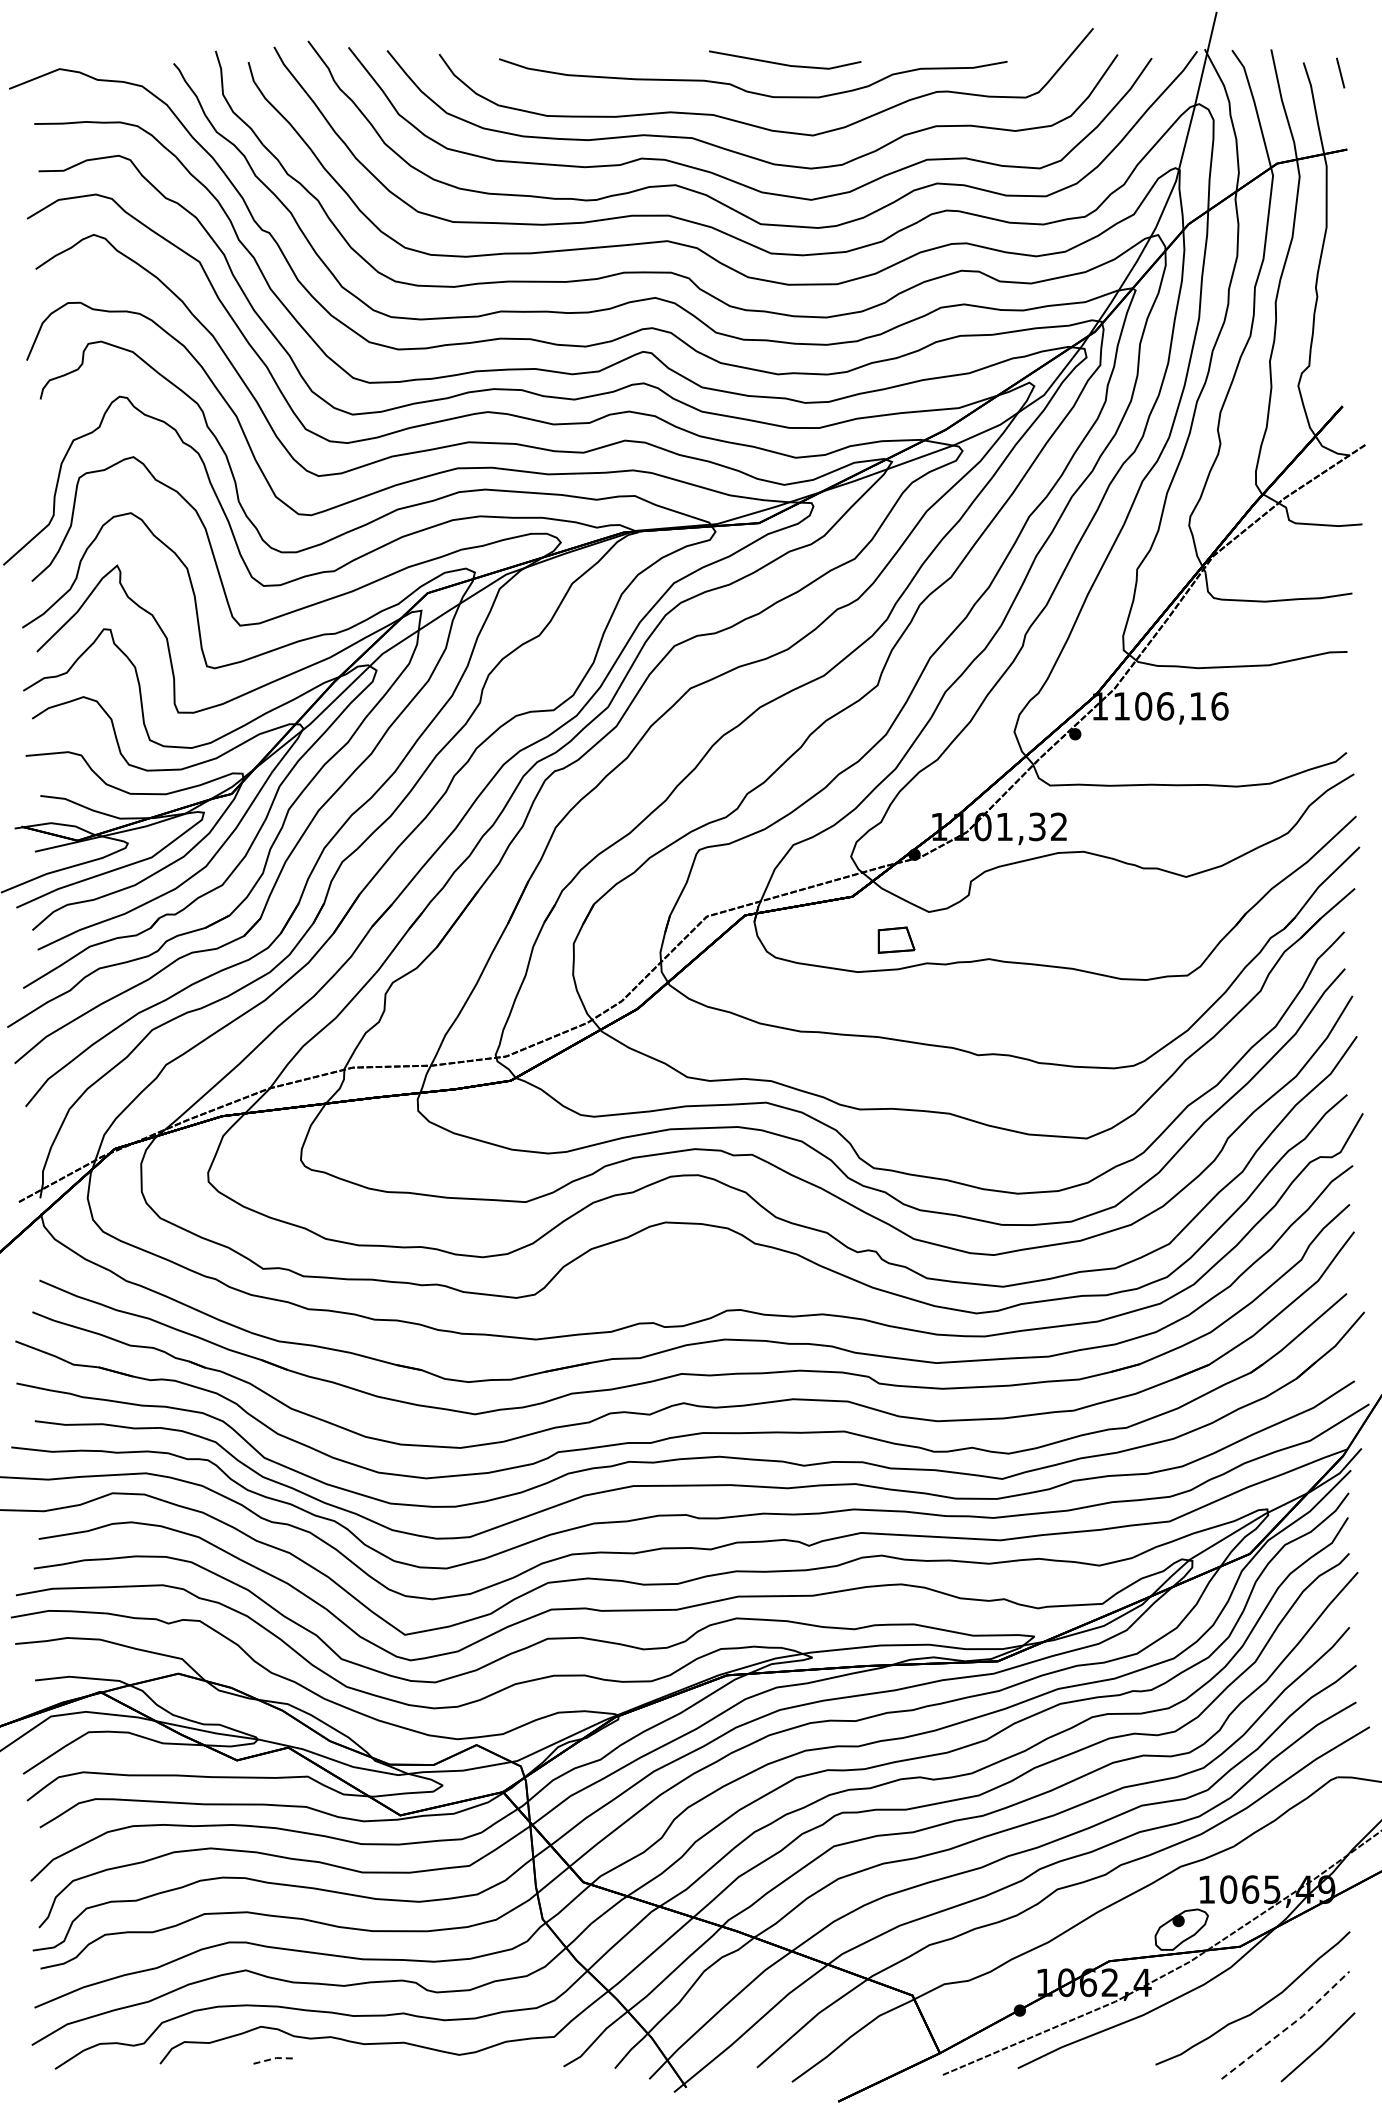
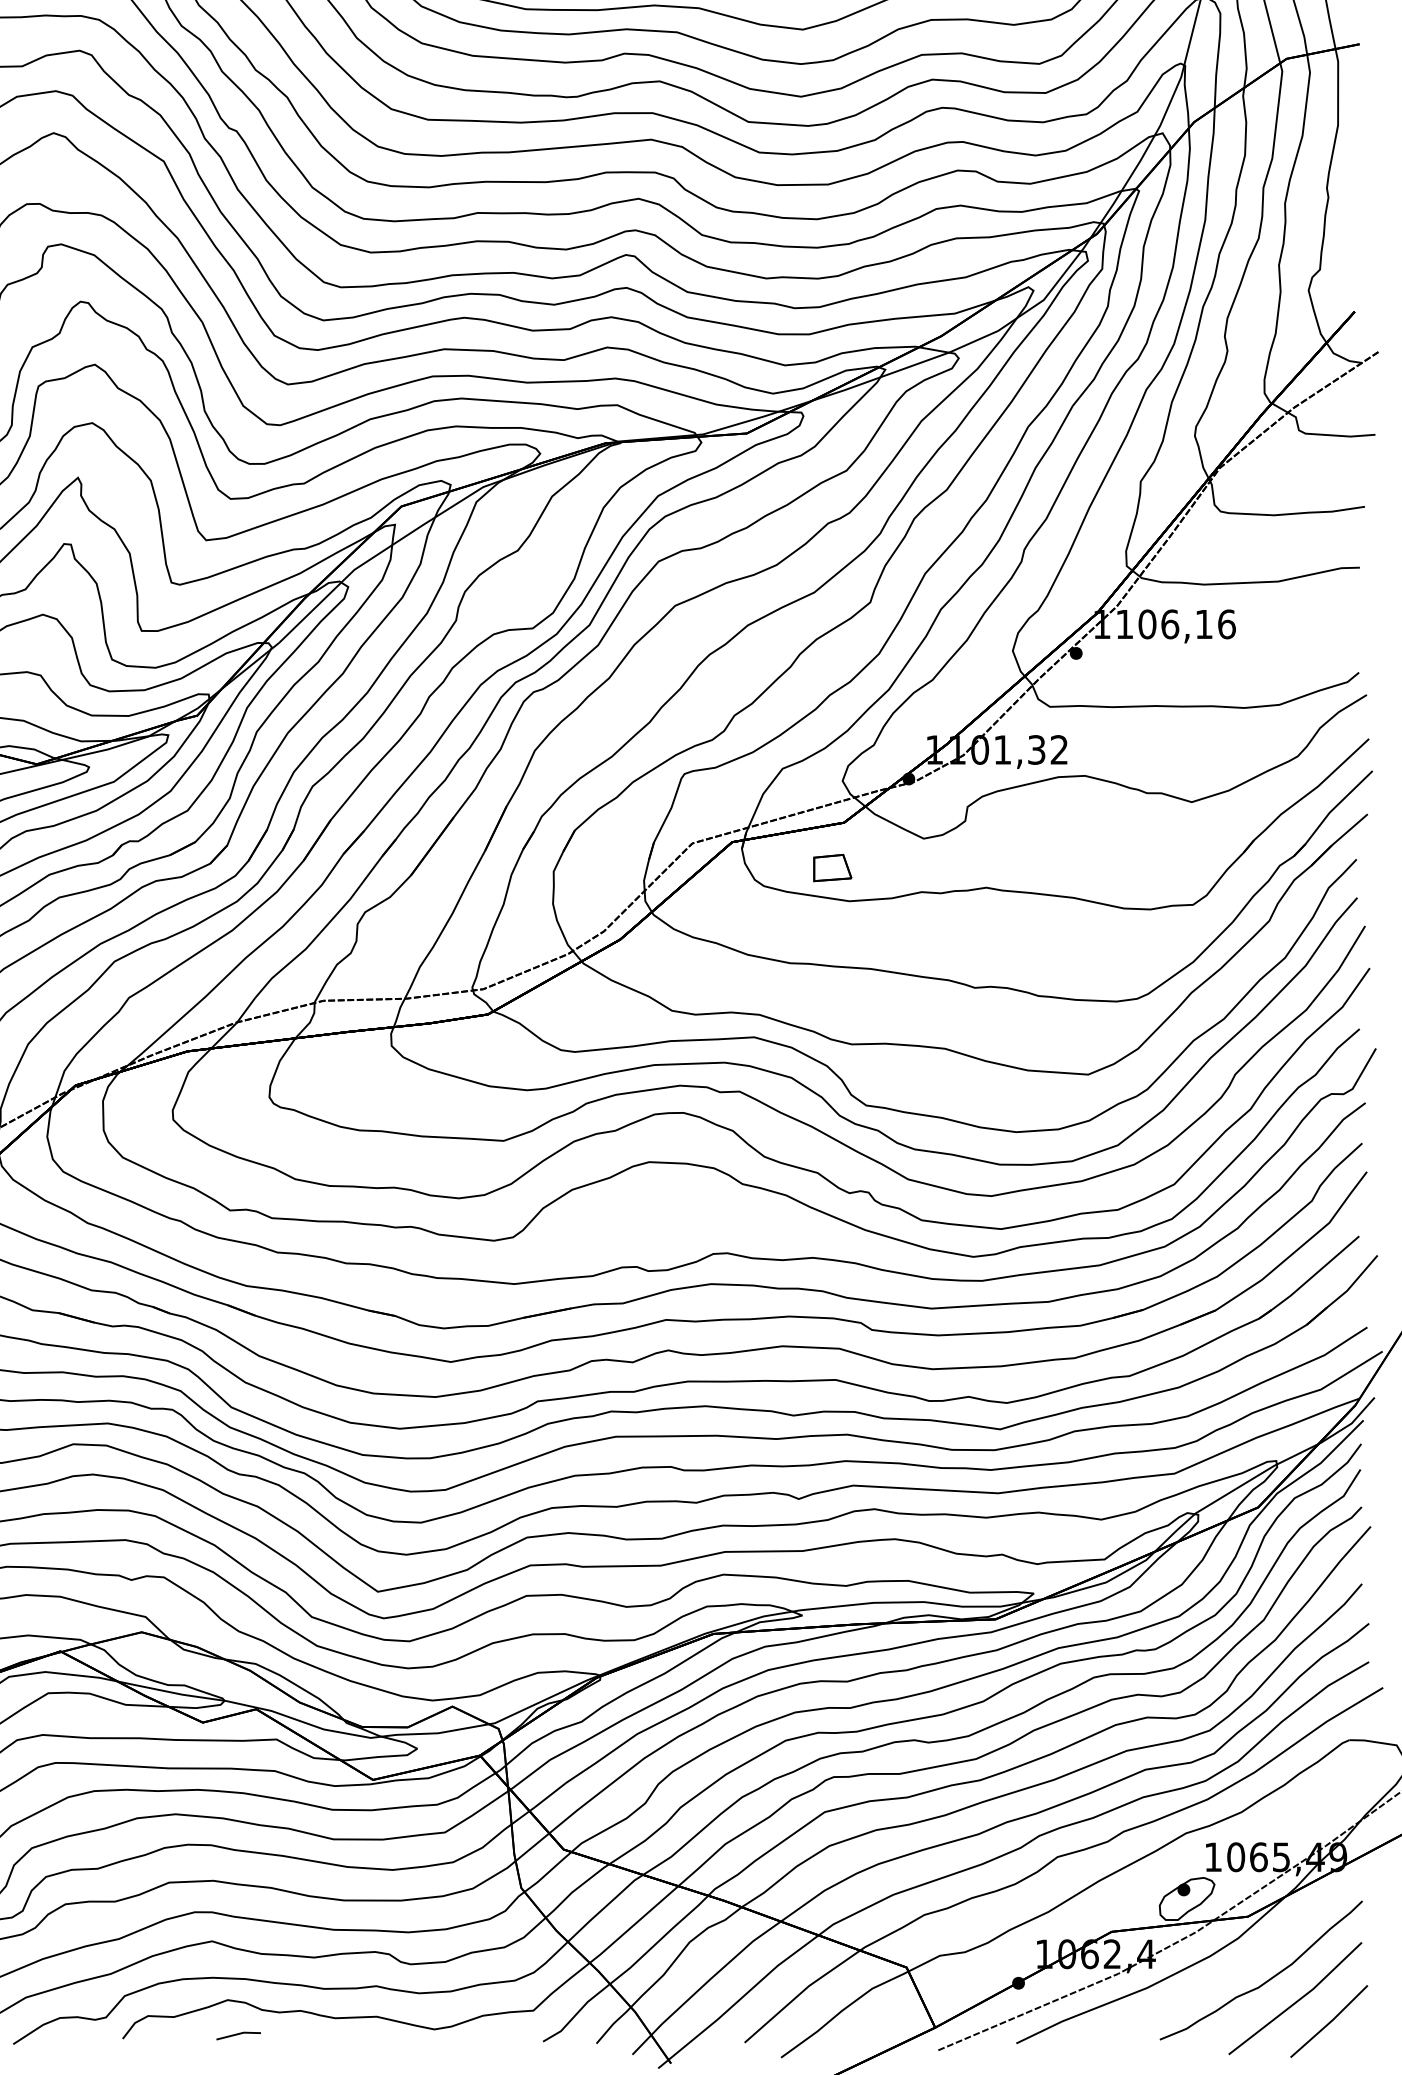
part: (896, 939) -> (832, 867), moved
line: (1288, 2027) -> (1298, 2000), dashed -> solid
line: (271, 2059) -> (238, 2034), dashed -> solid

